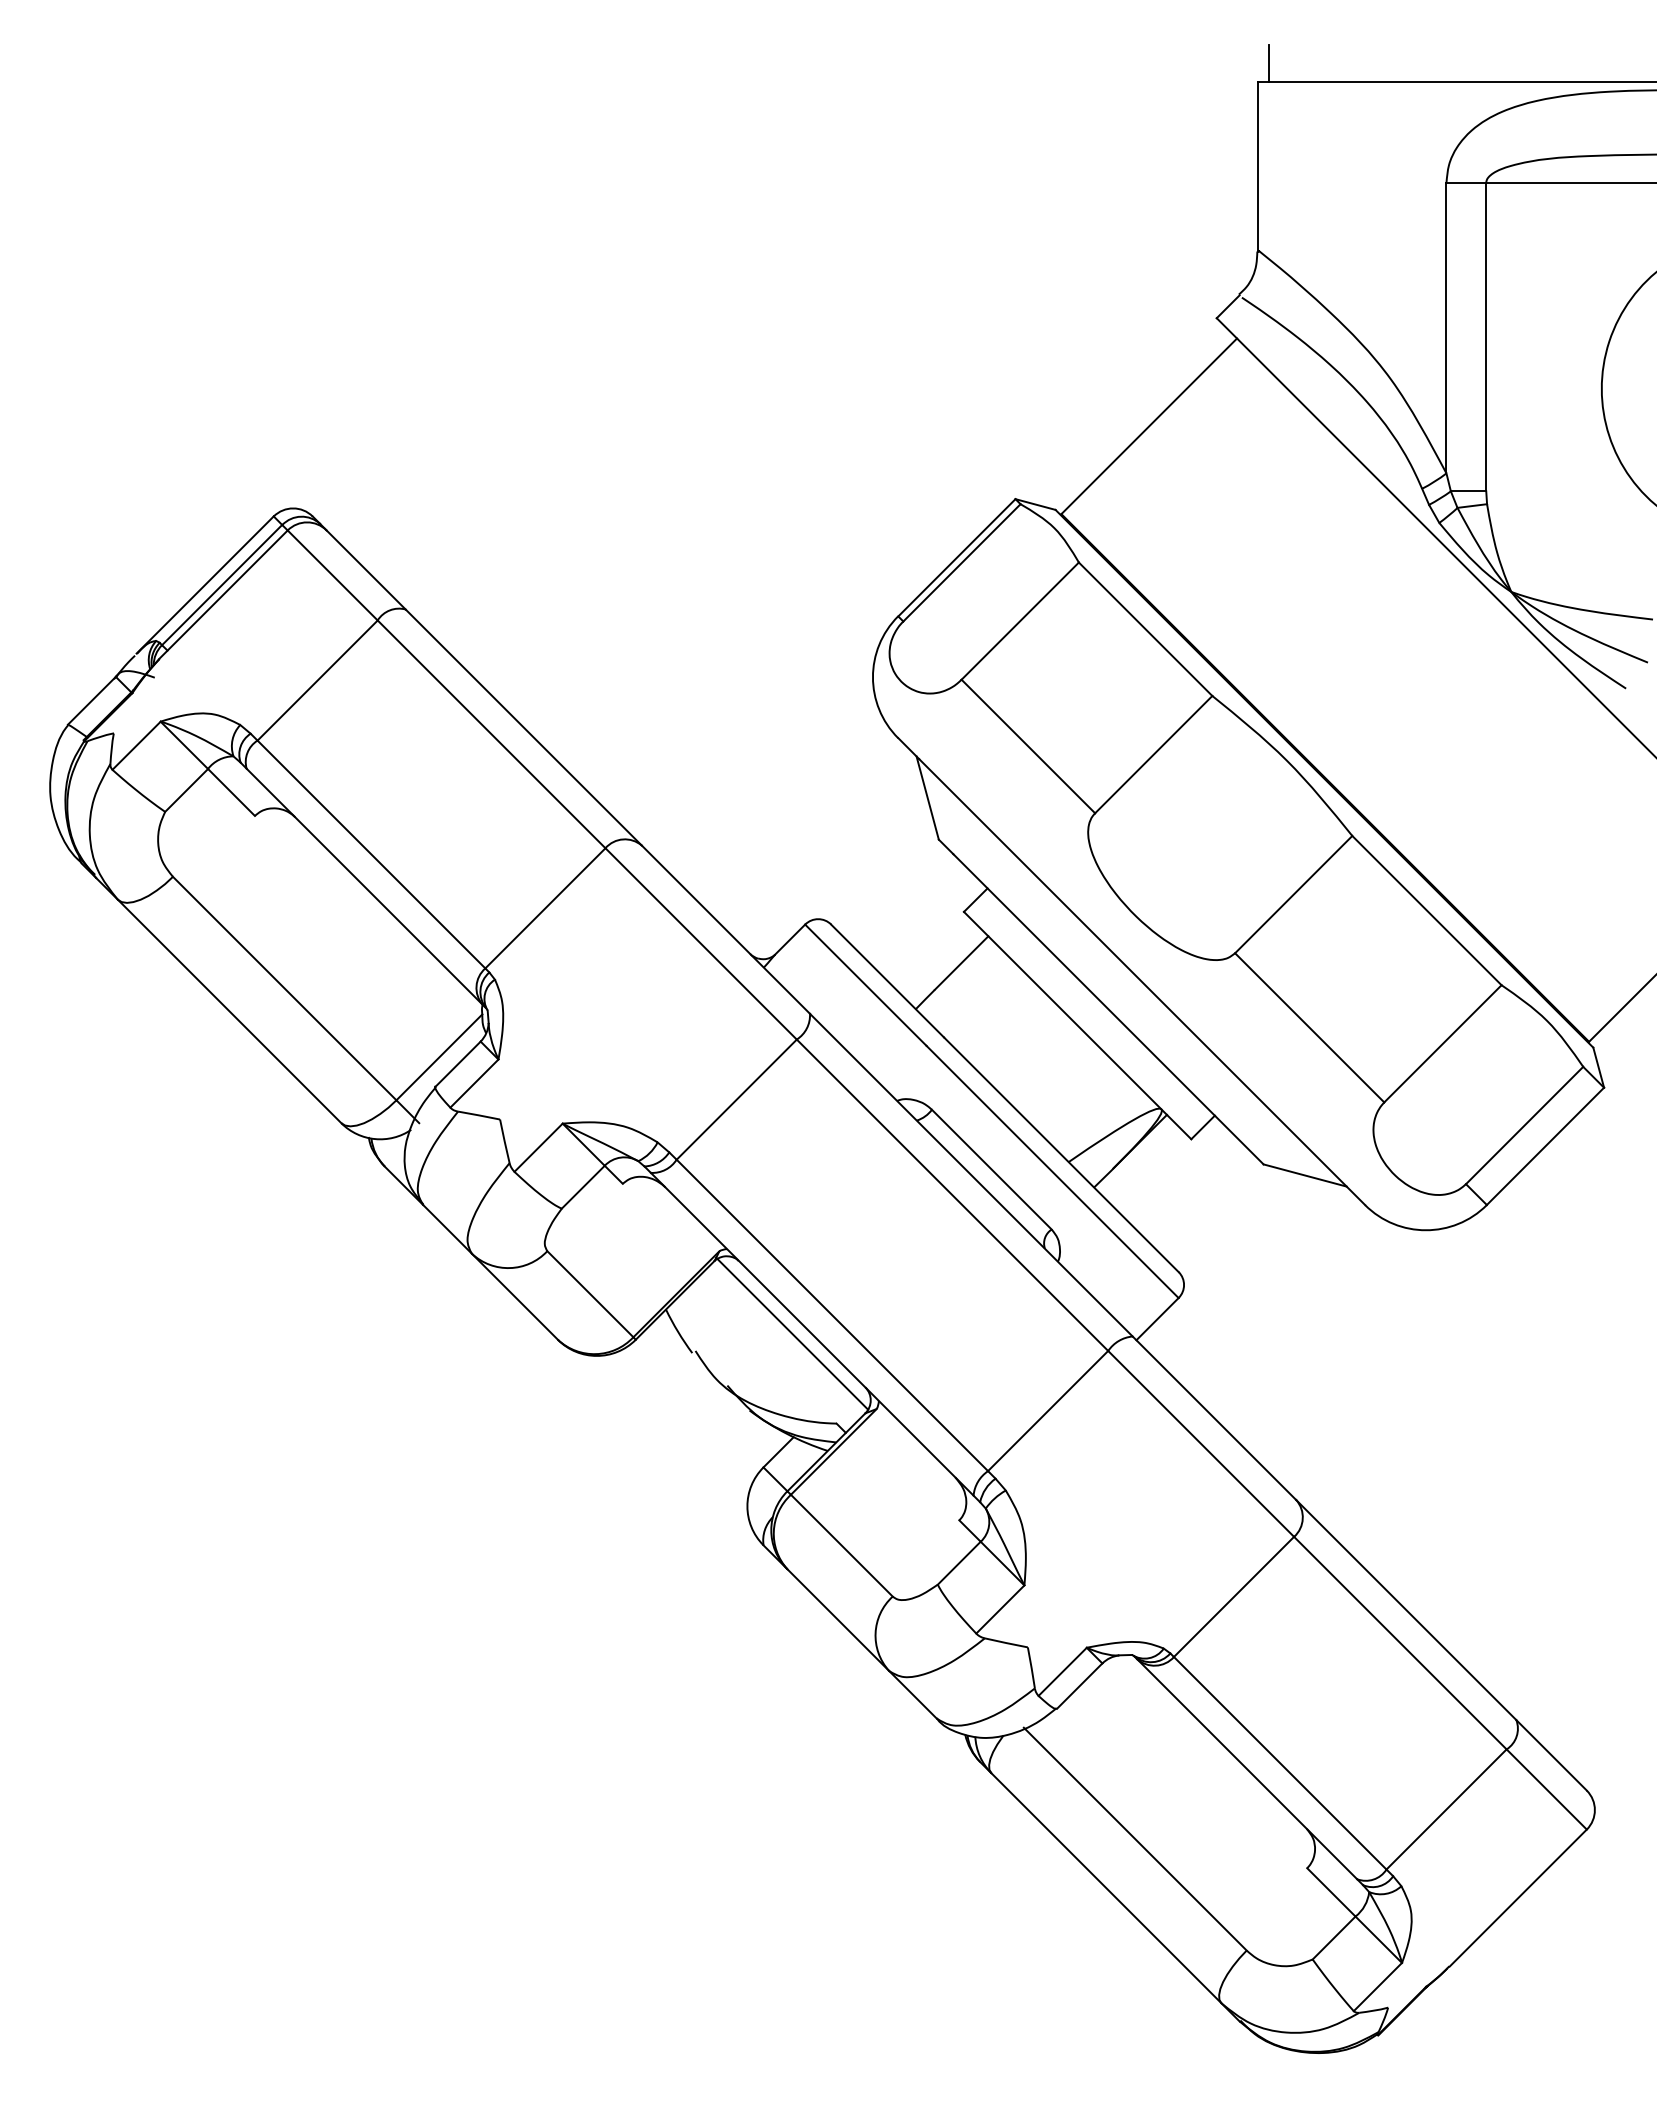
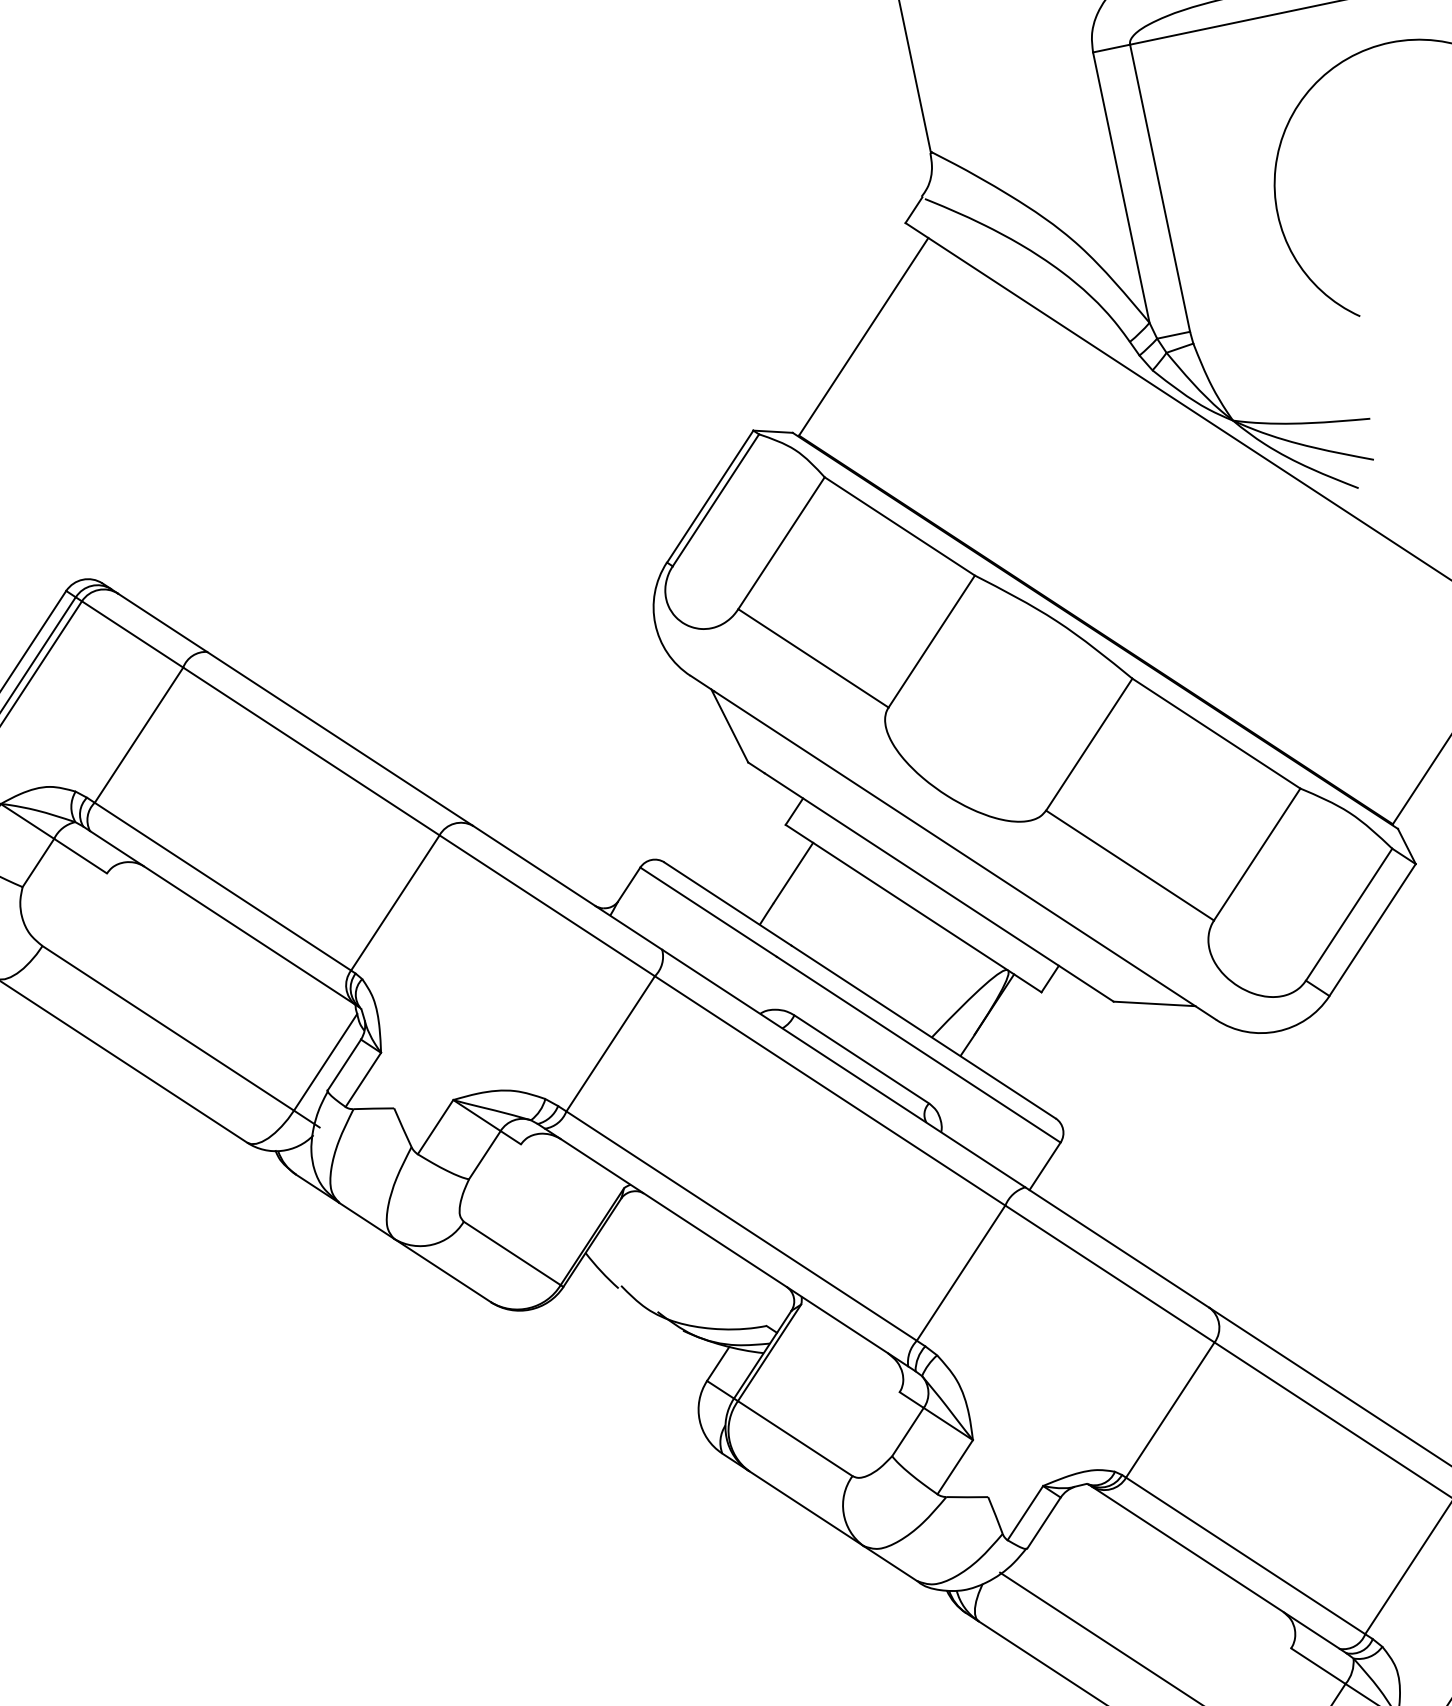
line: (792, 1333) -> (708, 1250), removed

